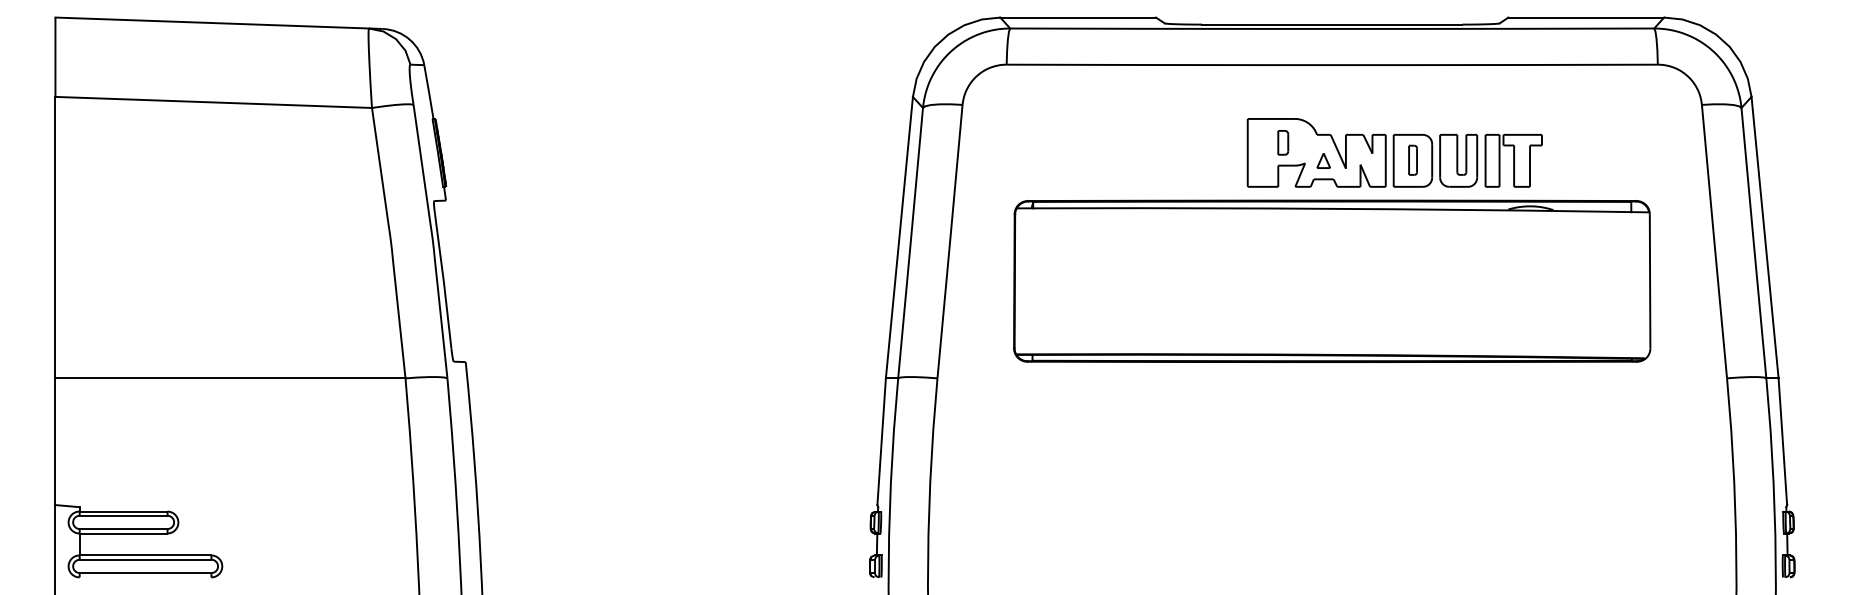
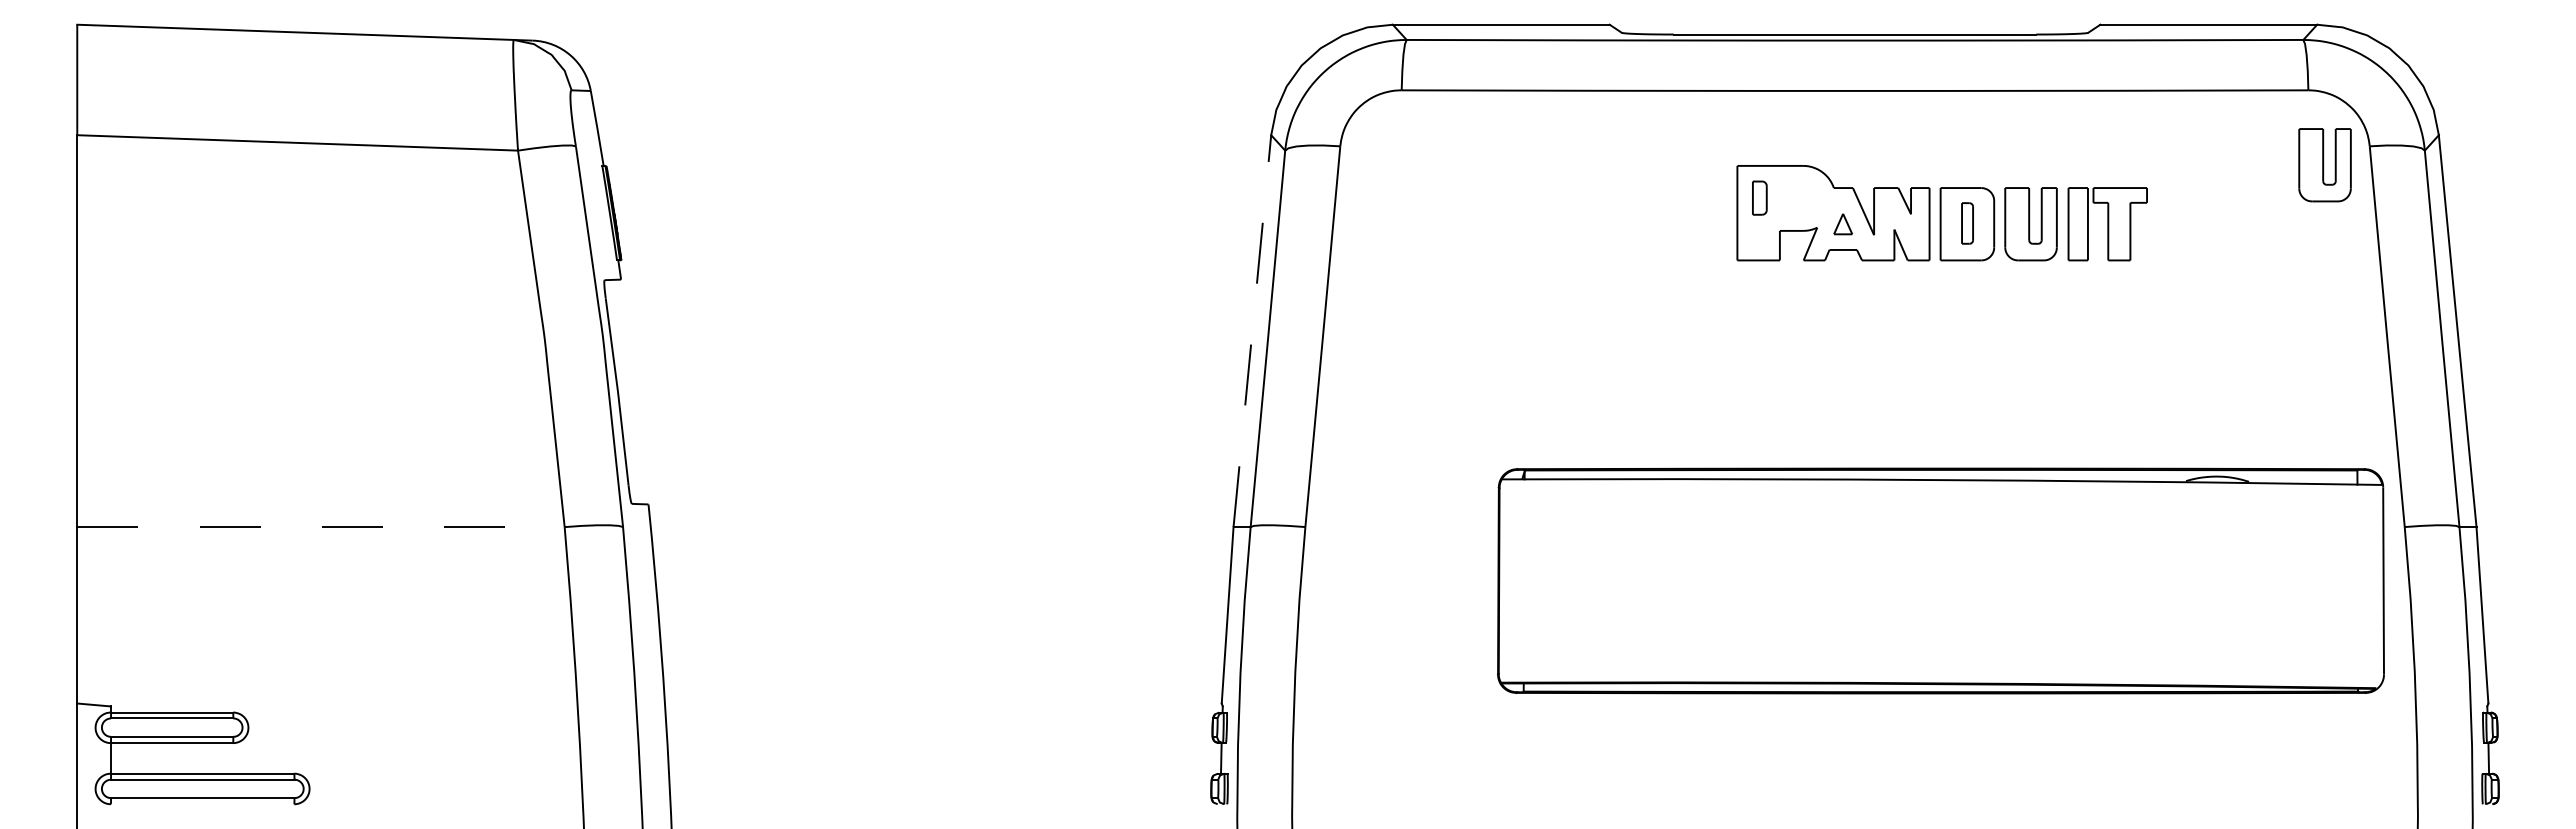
part: (1669, 118) -> (2324, 165), added
part: (1283, 142) -> (1759, 197), moved
line: (899, 237) -> (1252, 331), solid -> dashed
part: (1331, 280) -> (1940, 580), moved
line: (230, 378) -> (320, 527), solid -> dashed

